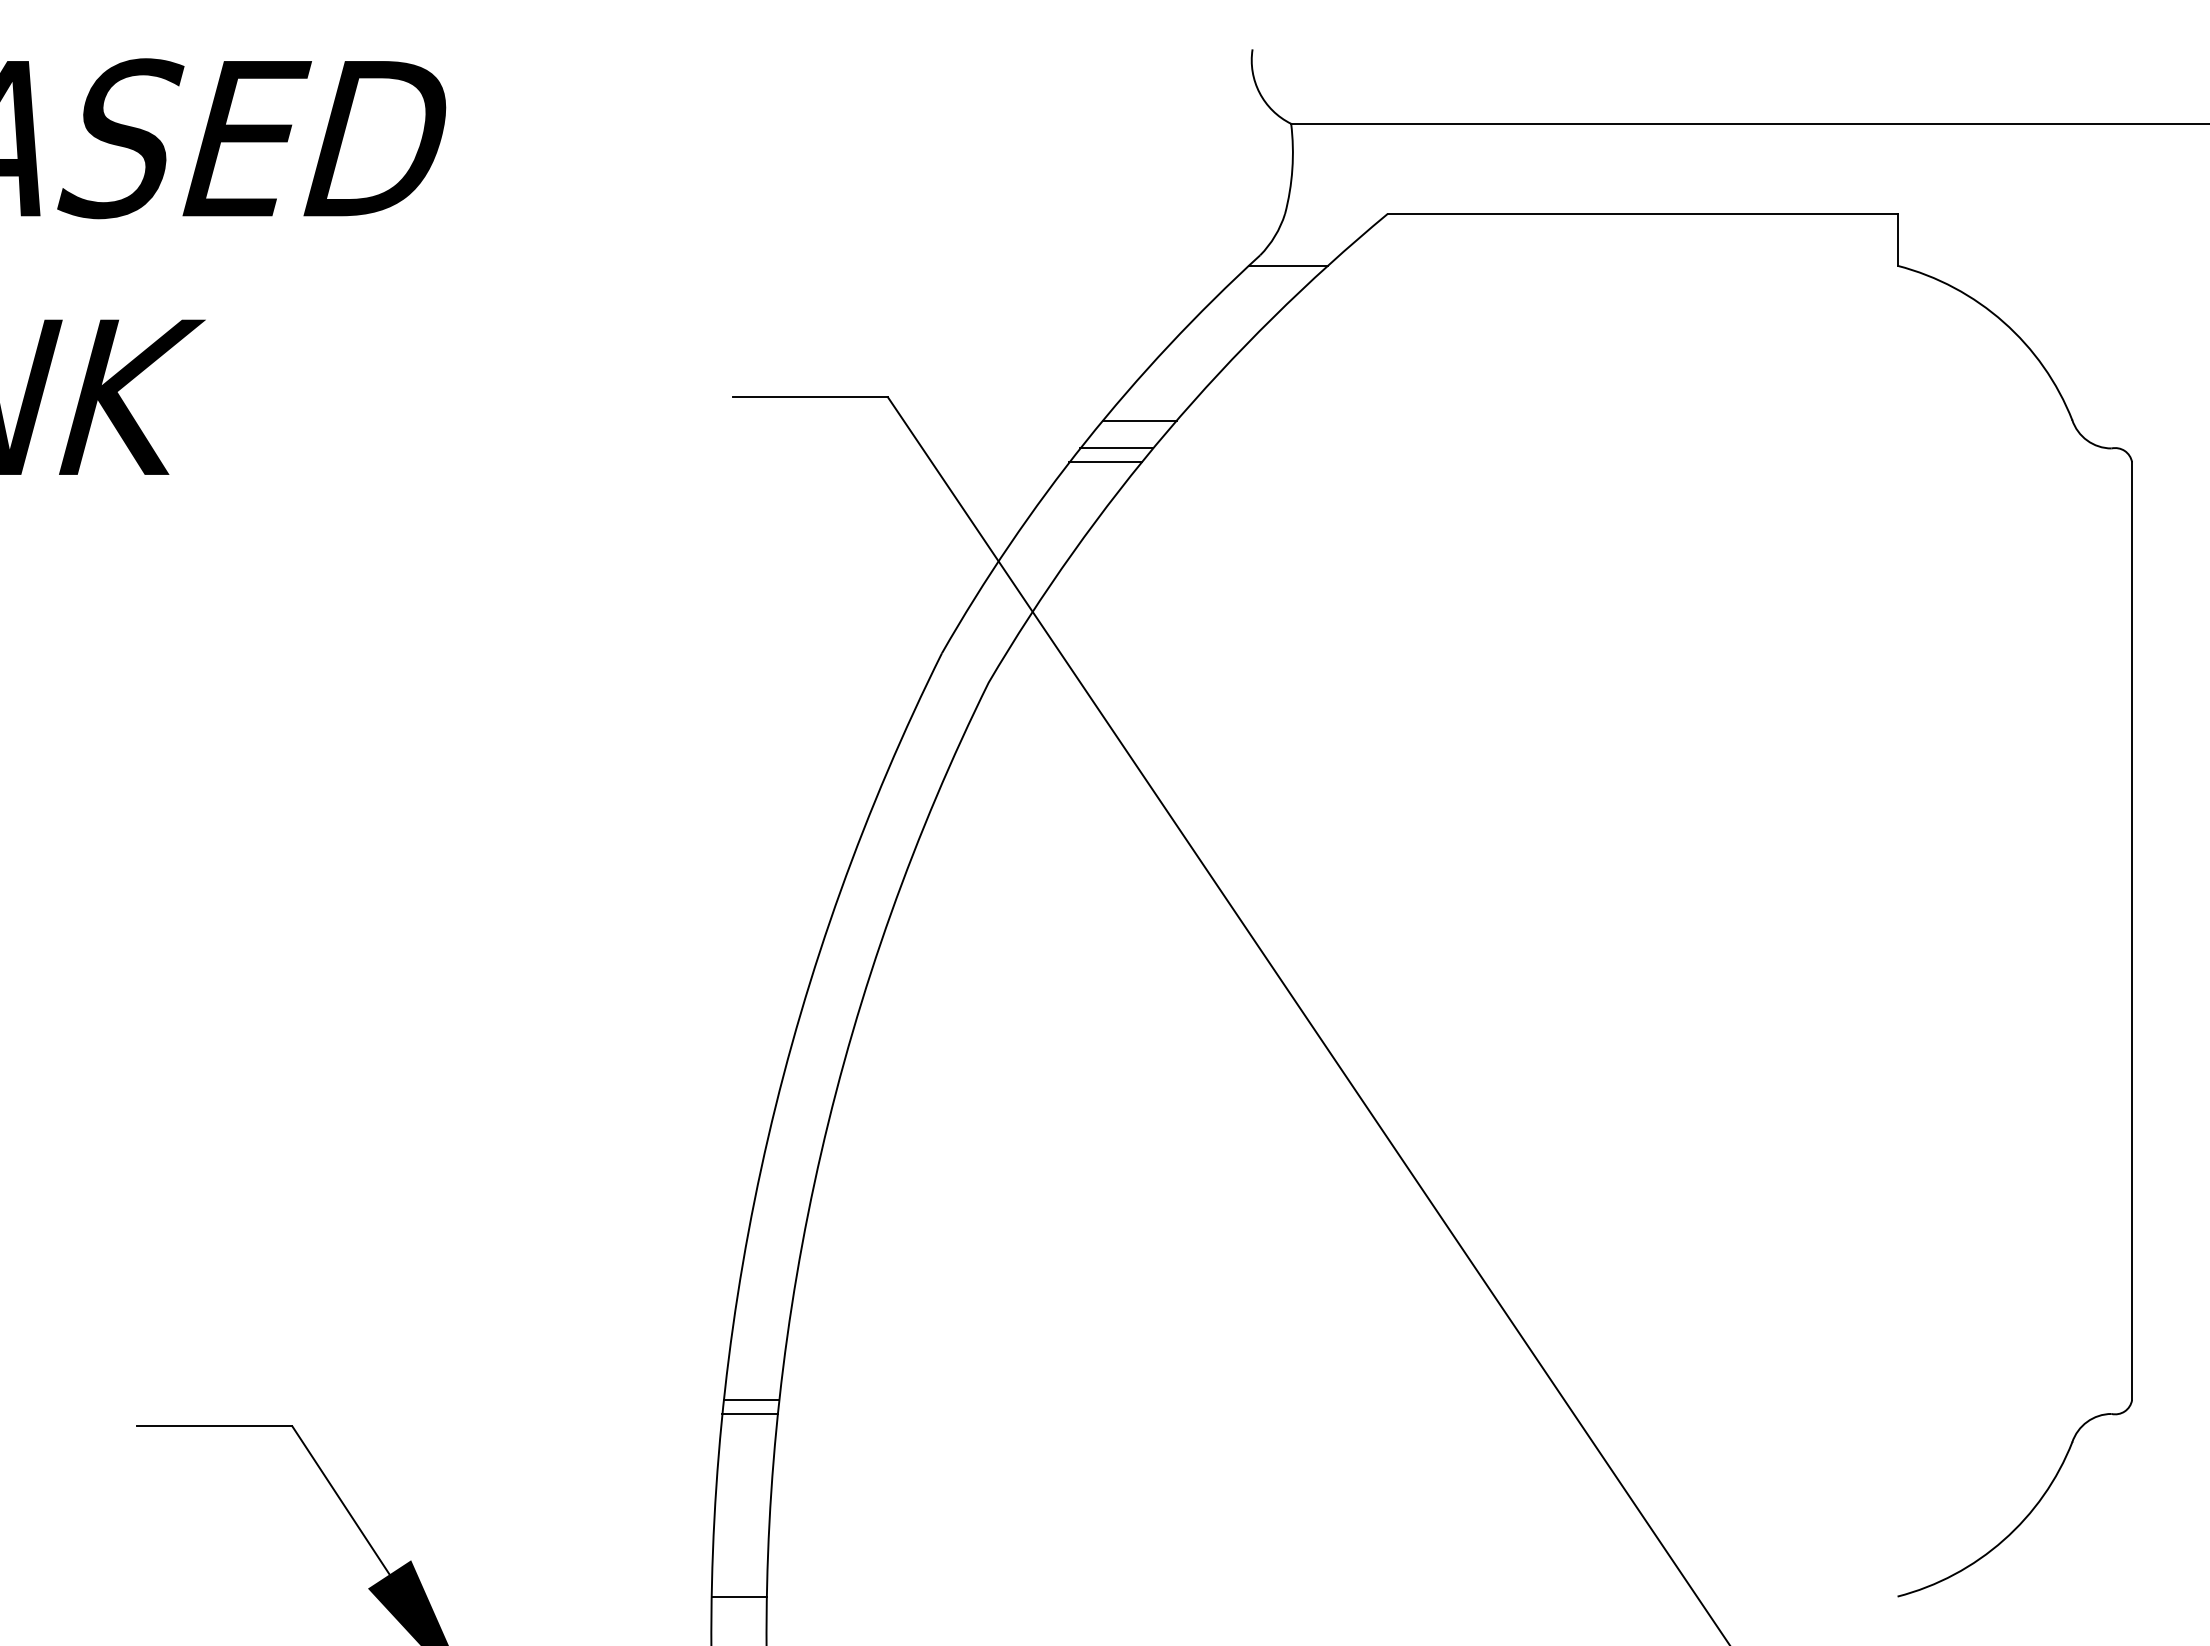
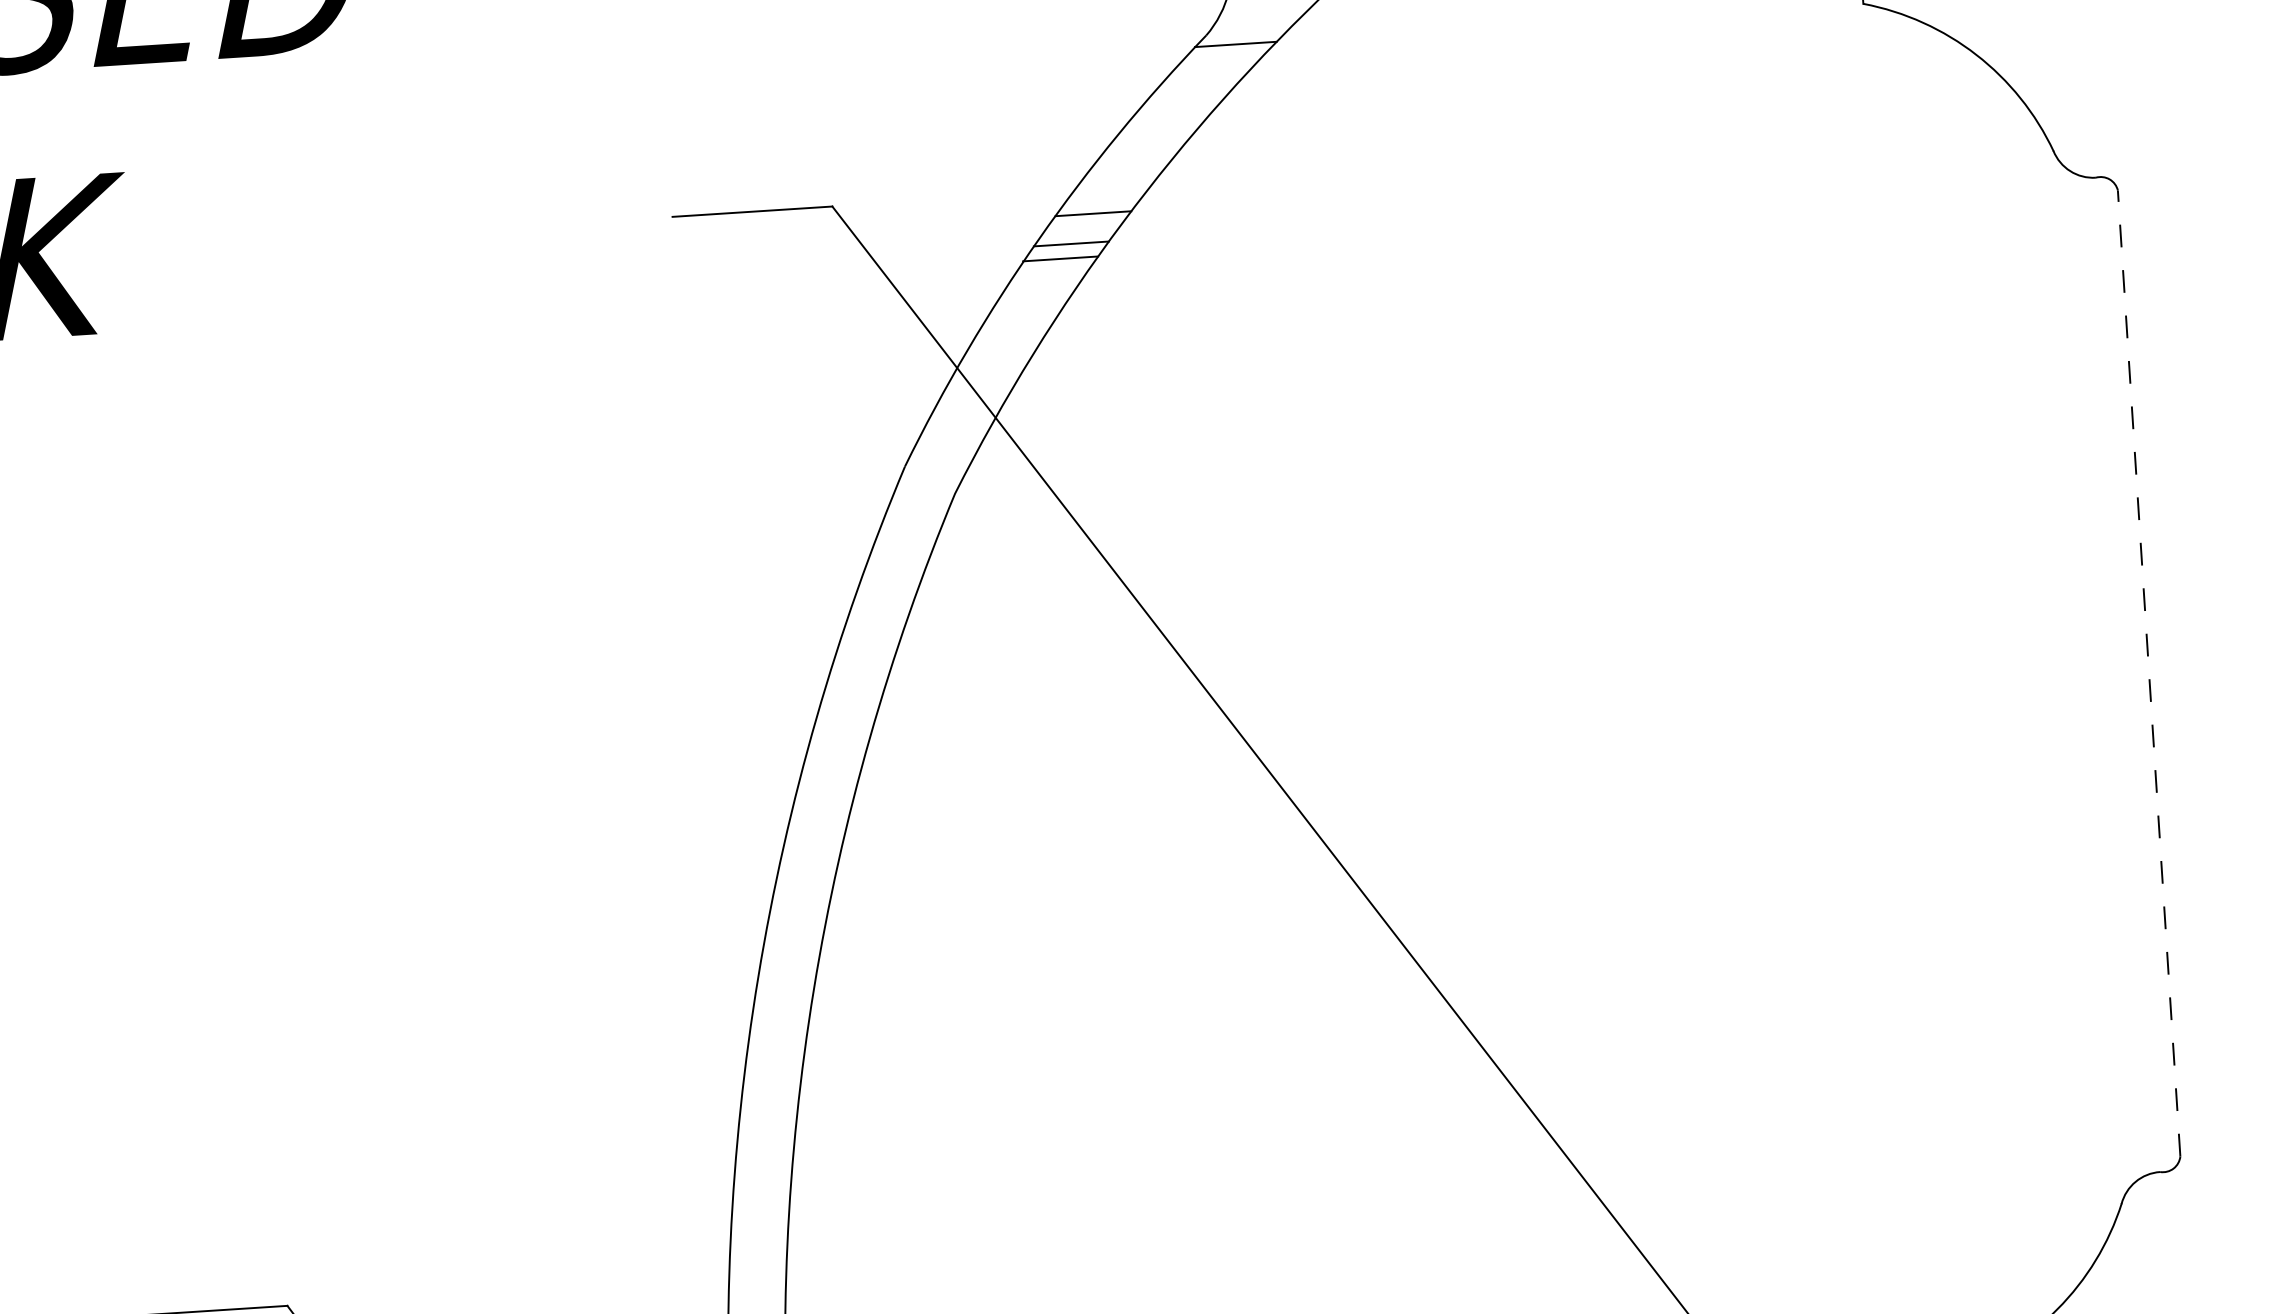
line: (2132, 931) -> (2149, 673), solid -> dashed
line: (751, 1400) -> (758, 1248), removed
line: (749, 1413) -> (757, 1262), removed

